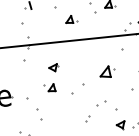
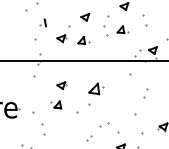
part: (48, 19) -> (61, 38), added
part: (107, 71) -> (96, 88), moved

